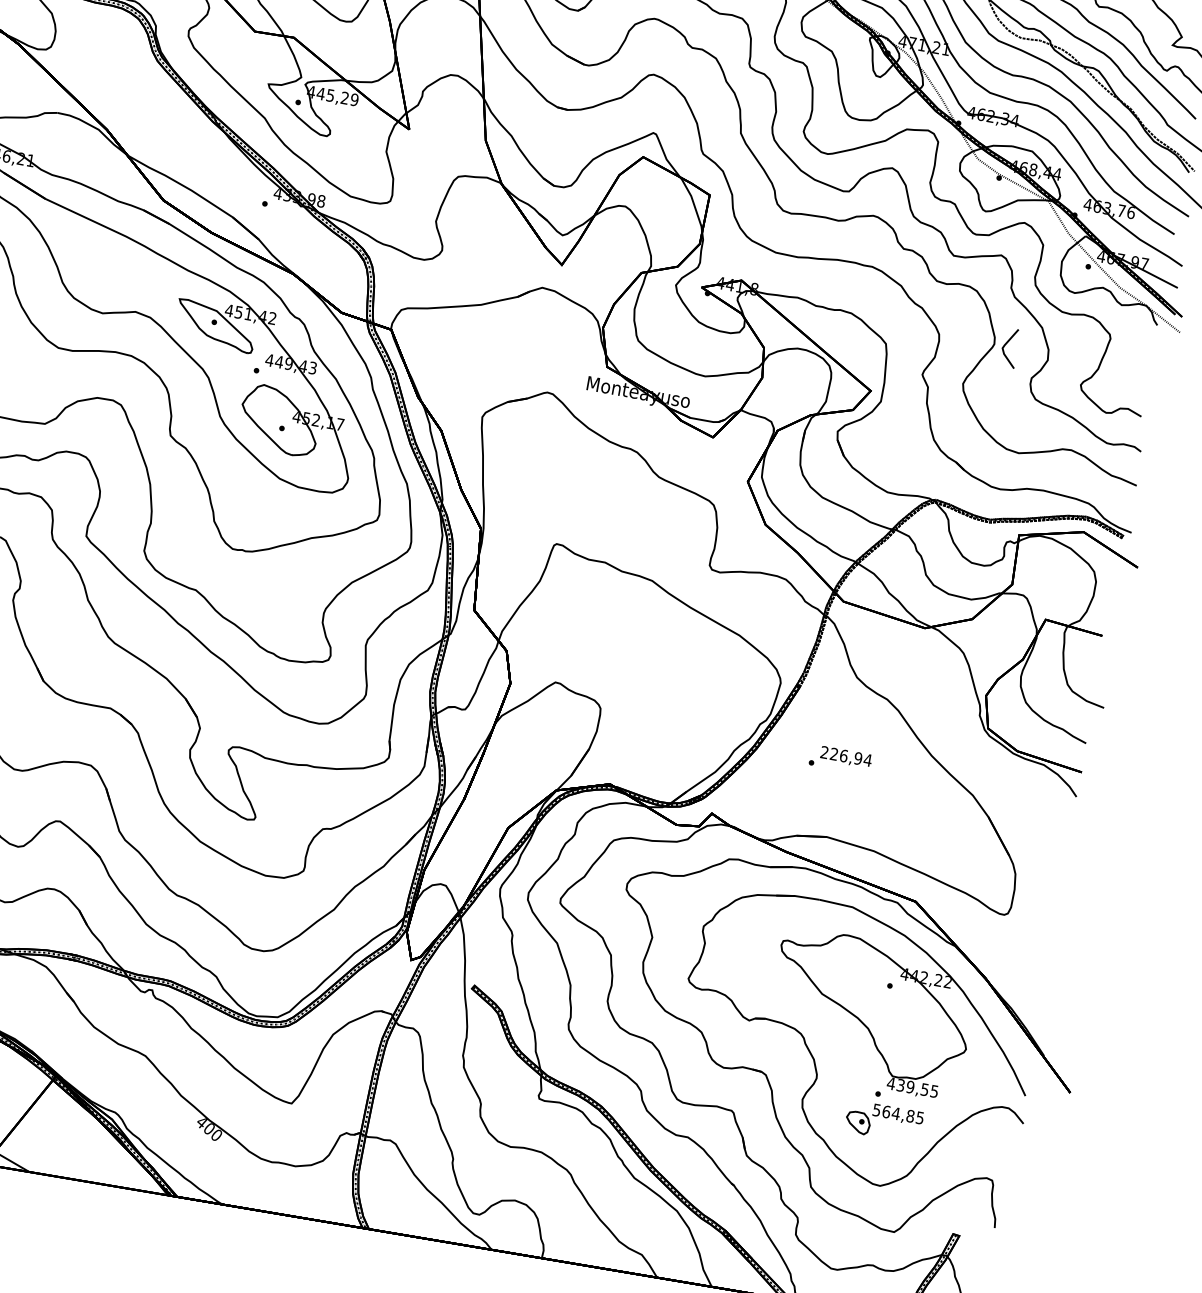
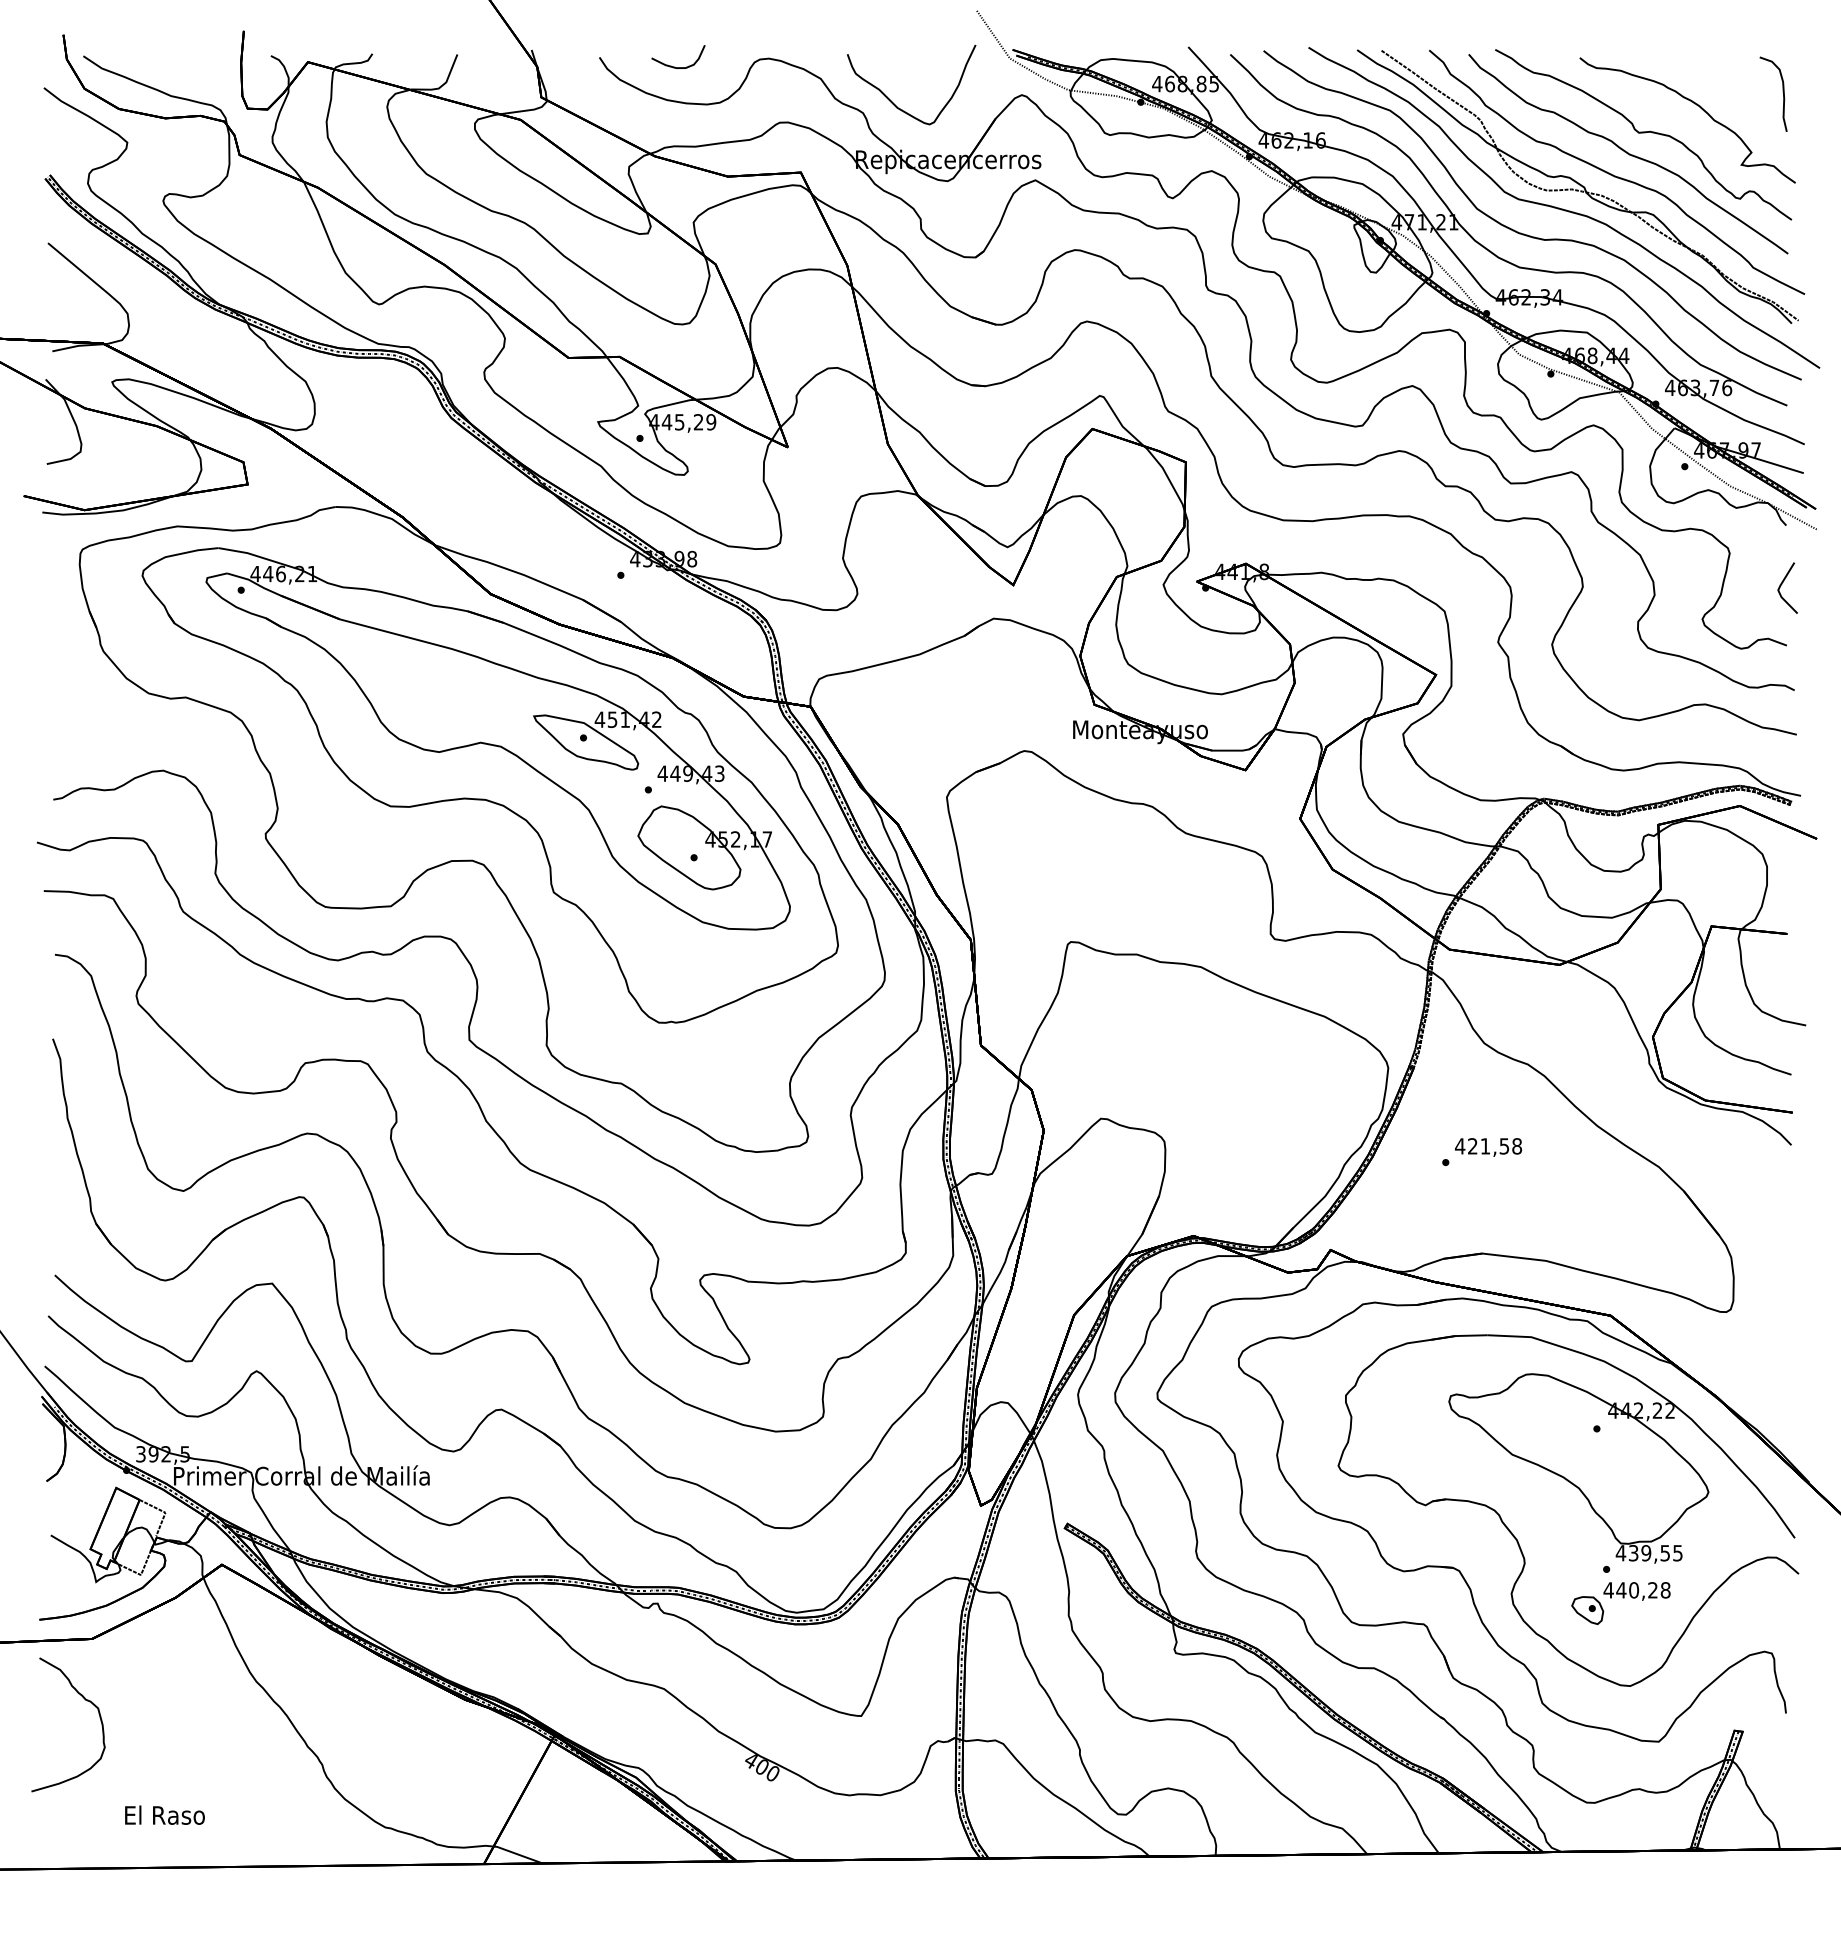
line: (1006, 344) -> (1782, 584), moved
text: (846, 756) -> (1488, 1146), 226,94 -> 421,58
text: (897, 1114) -> (1636, 1590), 564,85 -> 440,28

